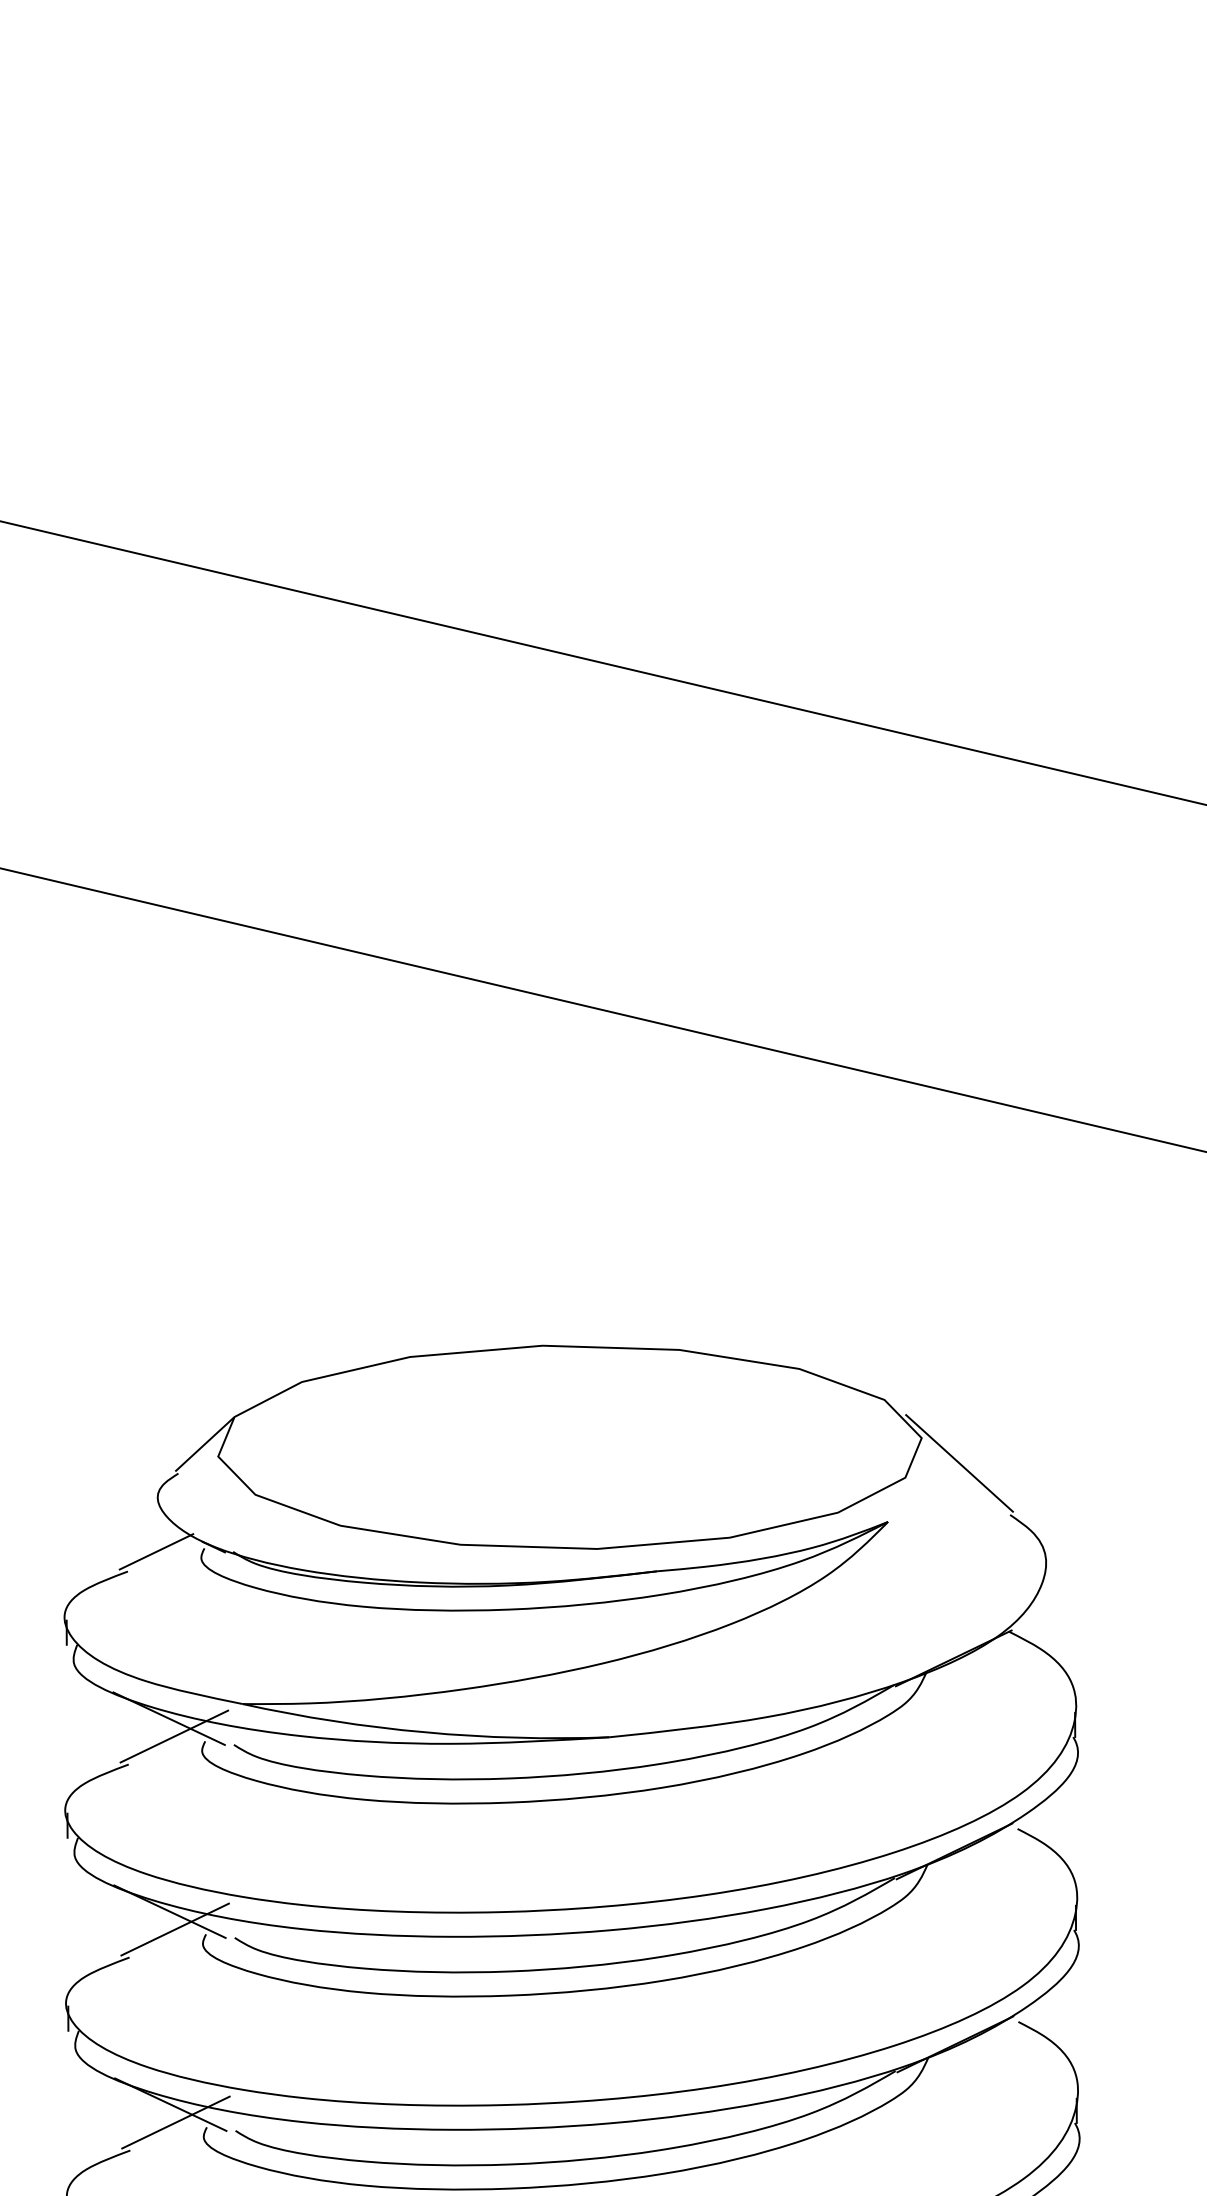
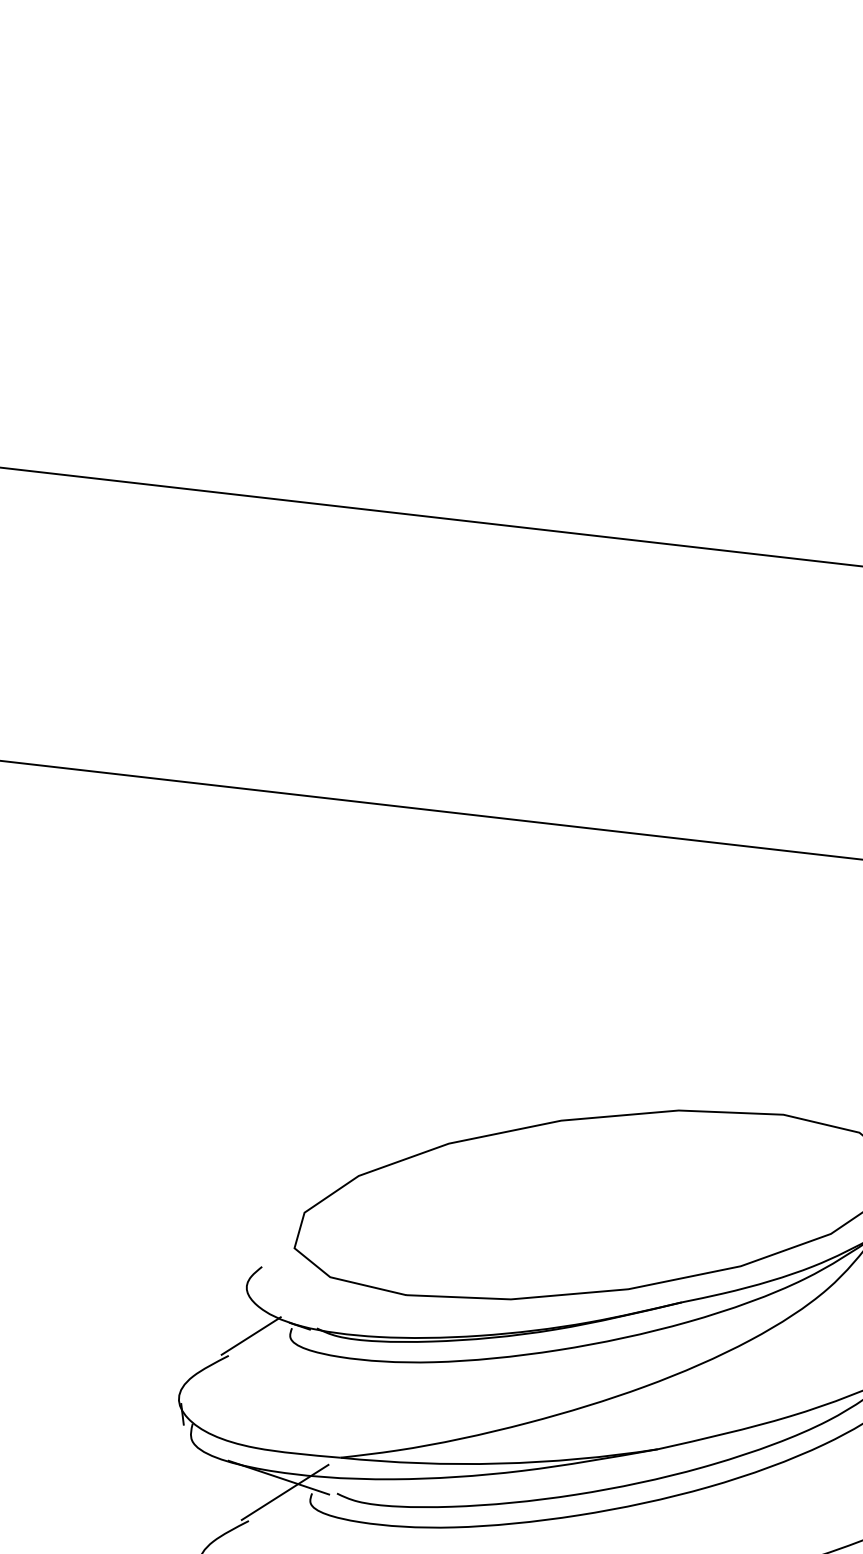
line: (204, 1443) -> (281, 1238), removed

